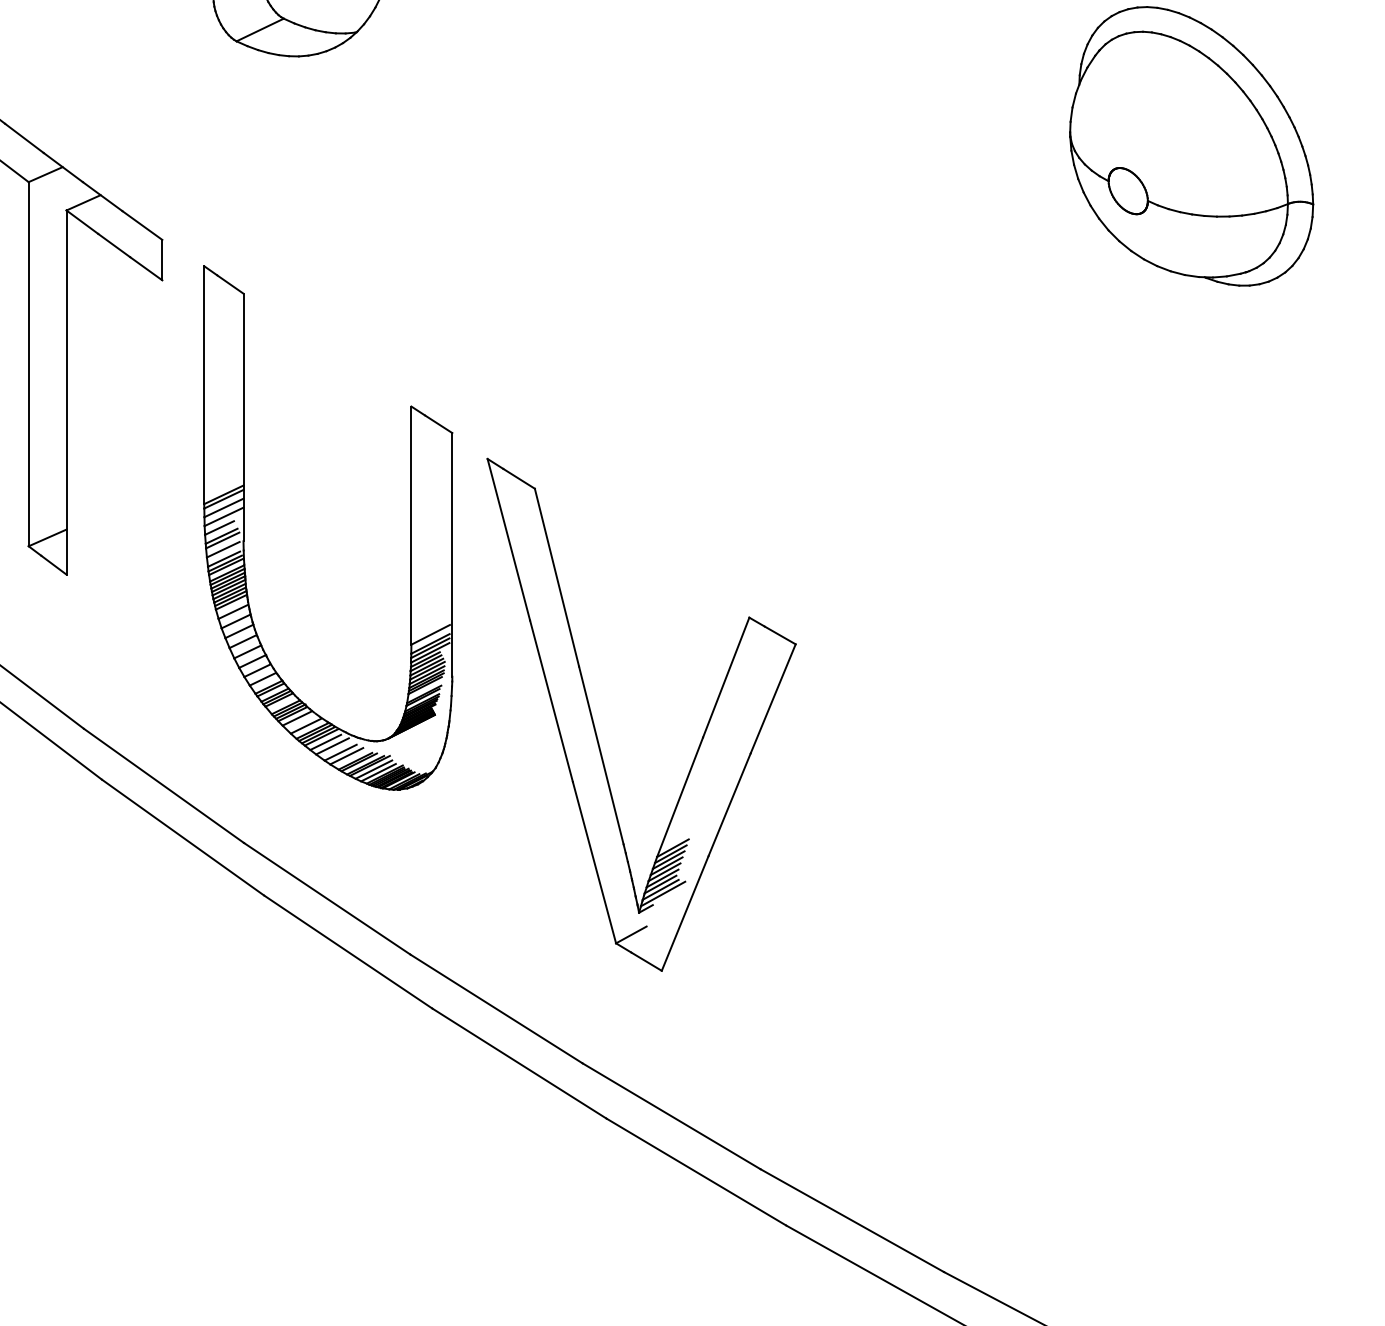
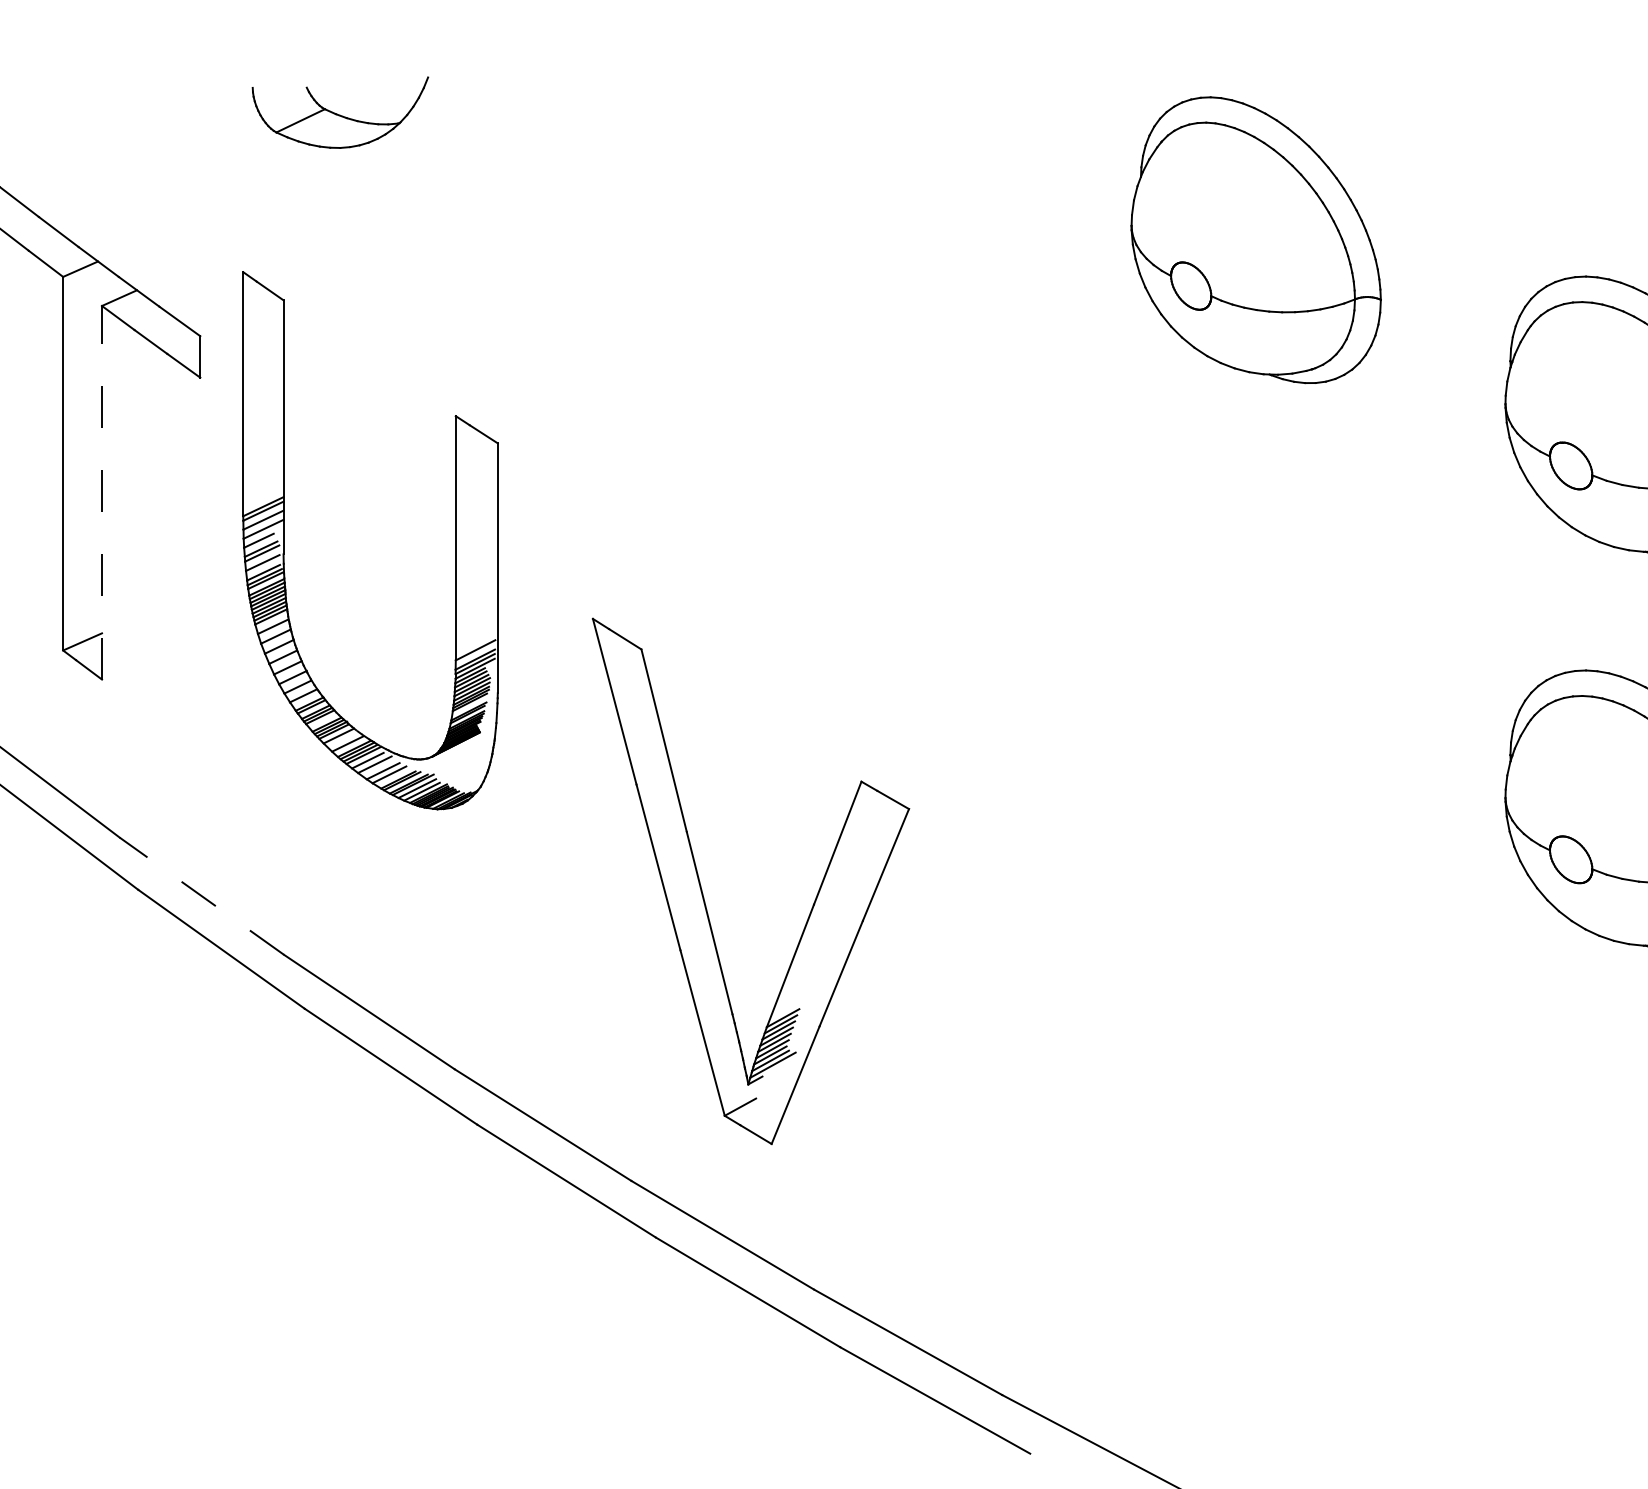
line: (67, 392) -> (102, 492), solid -> dashed
part: (411, 527) -> (455, 540), moved
part: (595, 726) -> (703, 893), moved
line: (163, 786) -> (201, 896), solid -> dashed

